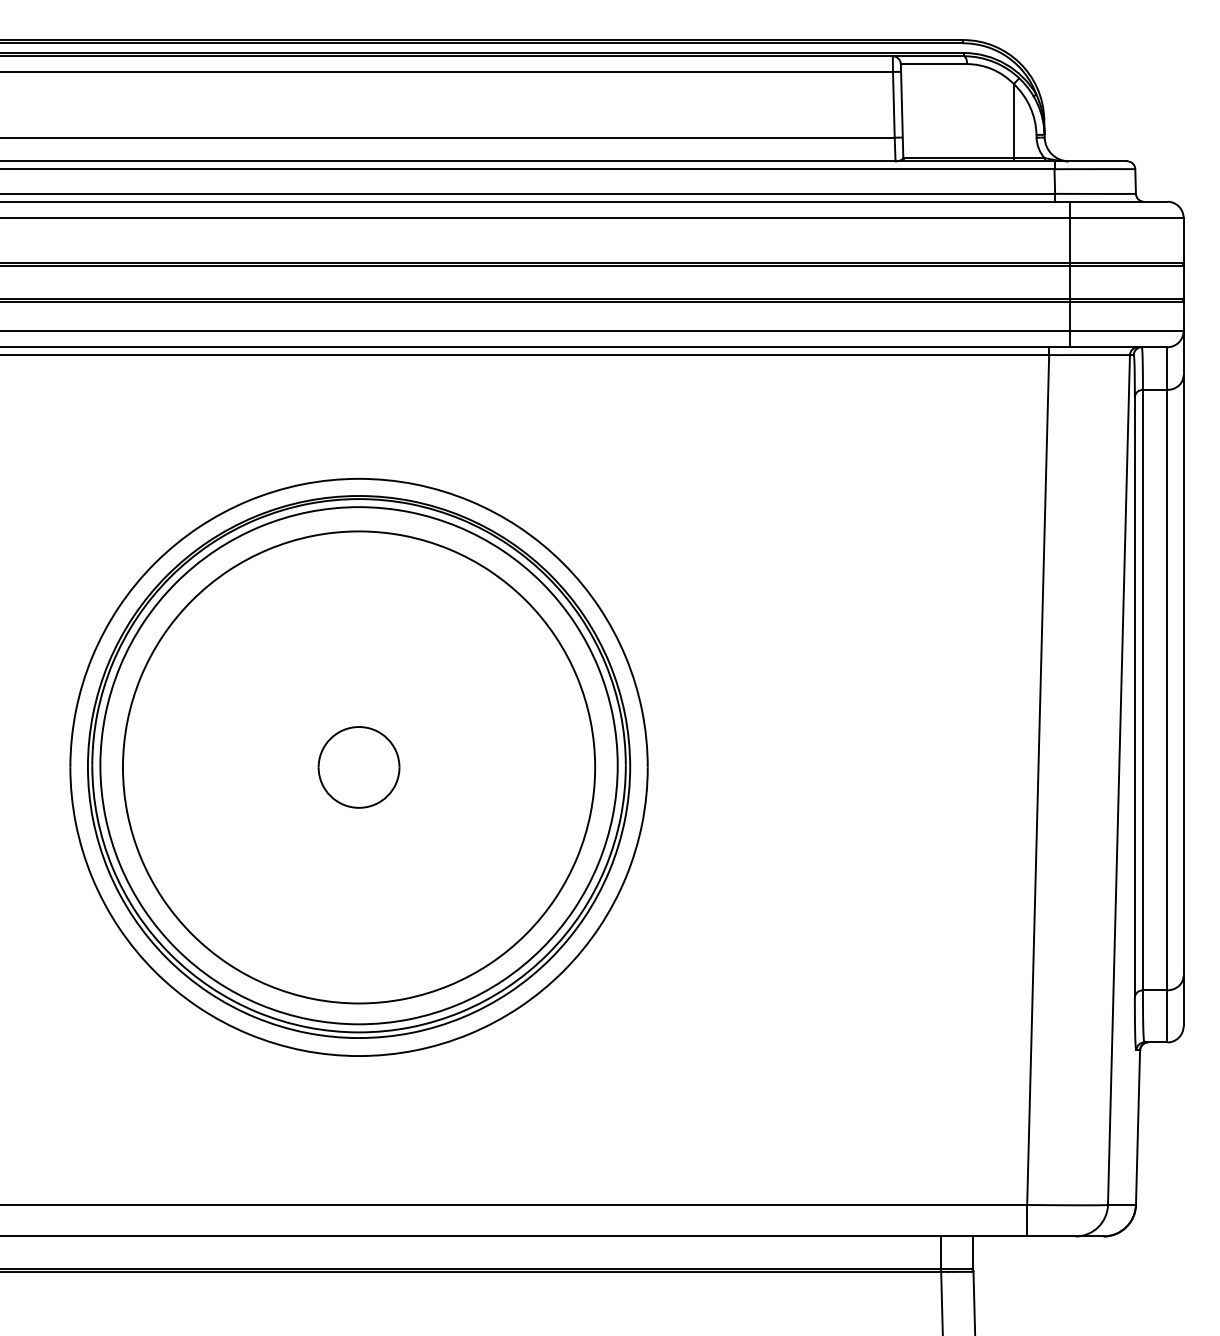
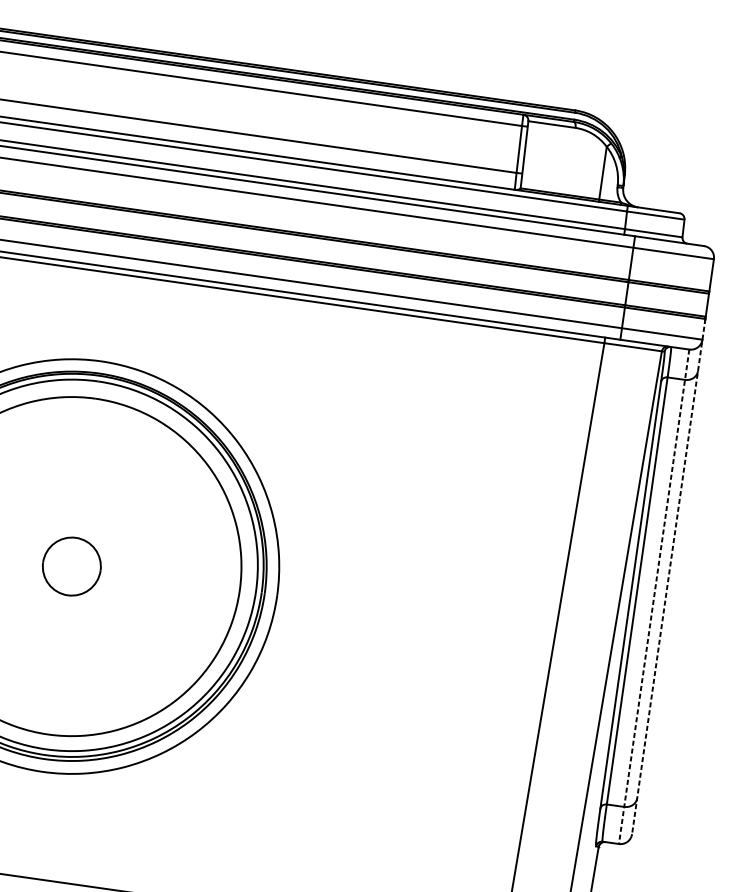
line: (1183, 664) -> (668, 576), solid -> dashed
line: (1167, 694) -> (654, 596), solid -> dashed

